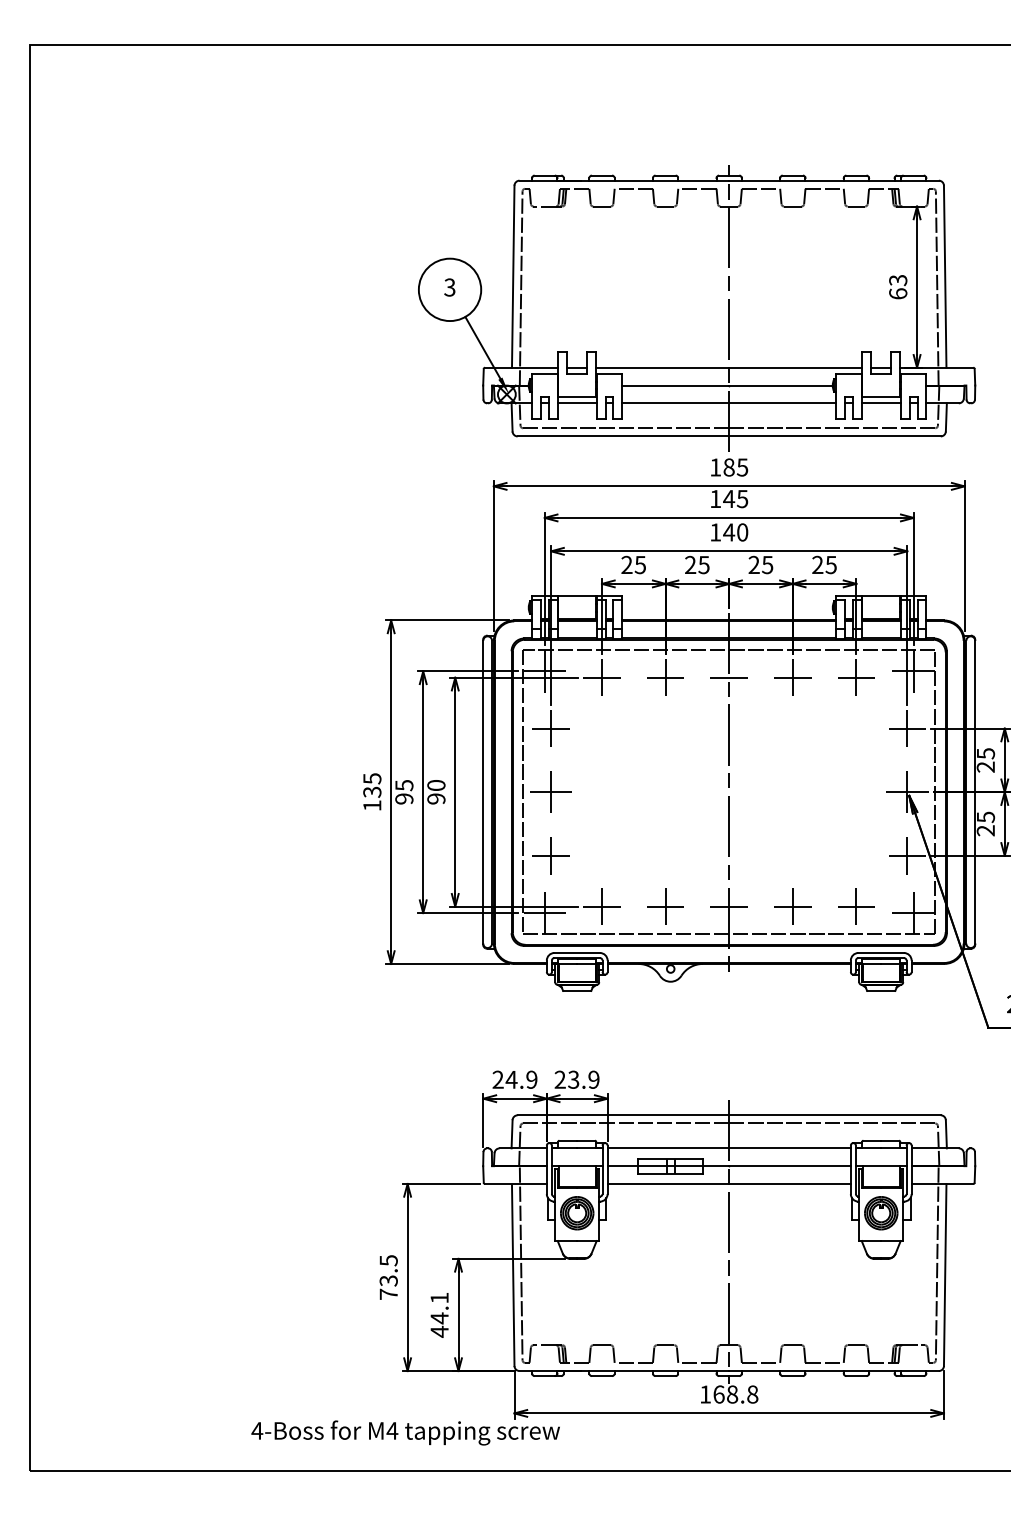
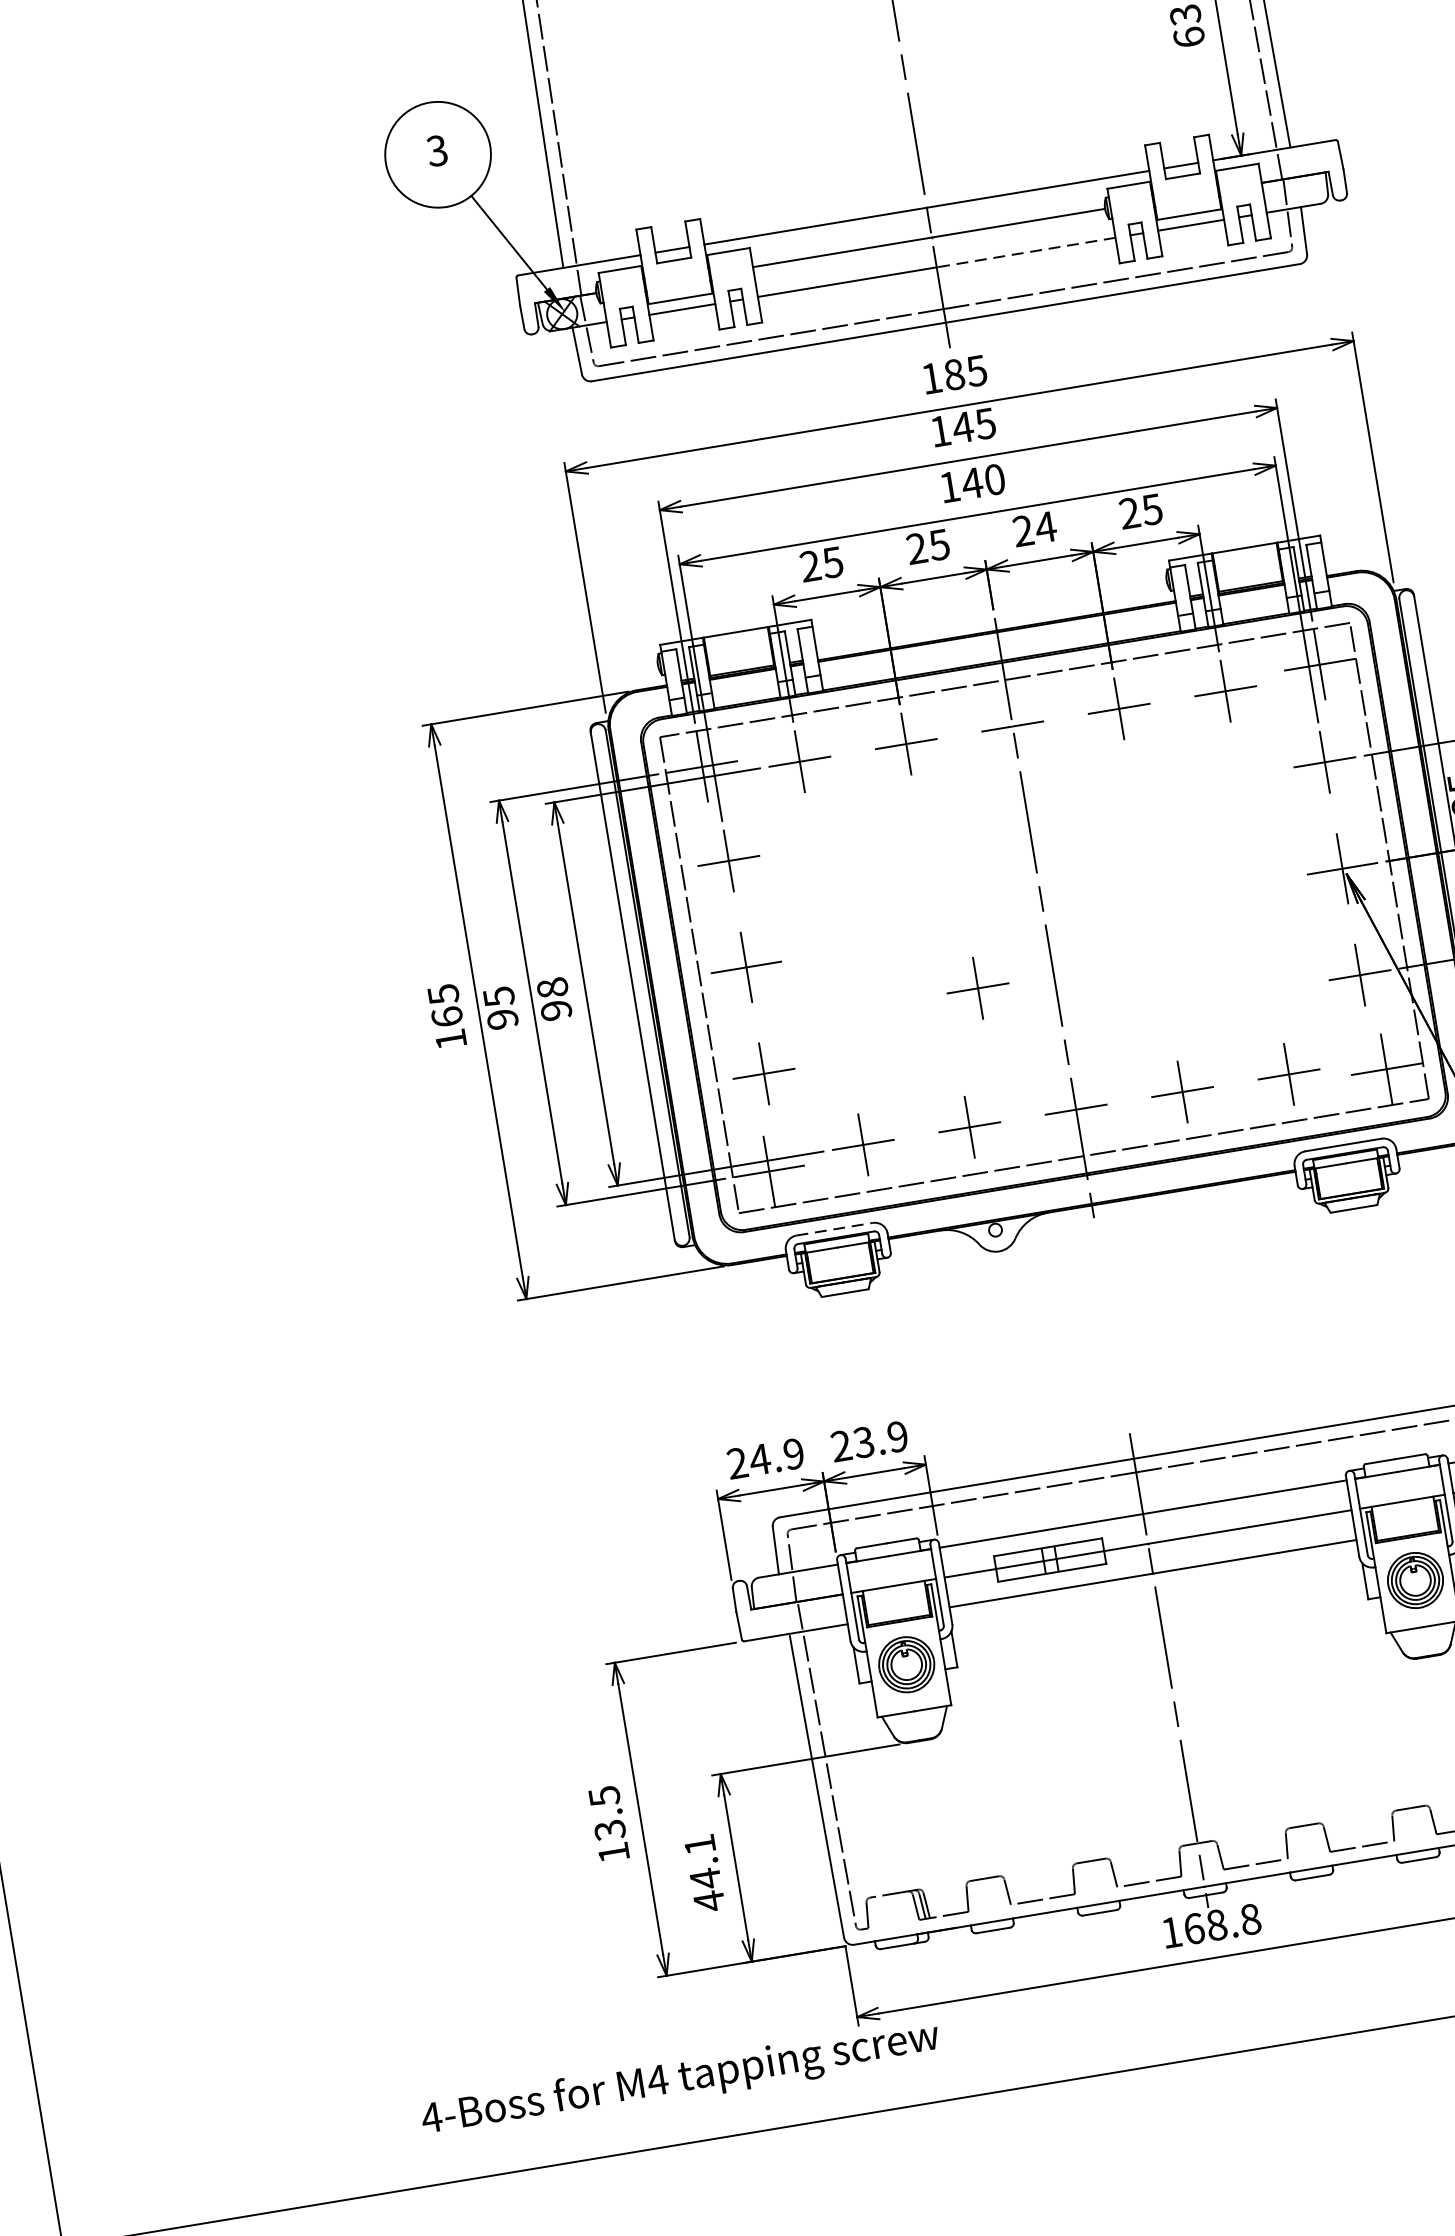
line: (782, 403) -> (1025, 252), solid -> dashed
text: (767, 565) -> (1045, 528), 25 -> 24
text: (436, 784) -> (552, 986), 90 -> 98
text: (372, 791) -> (447, 1015), 135 -> 165
part: (683, 826) -> (977, 988), added
line: (577, 953) -> (835, 1230), solid -> dashed
text: (388, 1293) -> (613, 1851), 73.5 -> 13.5

